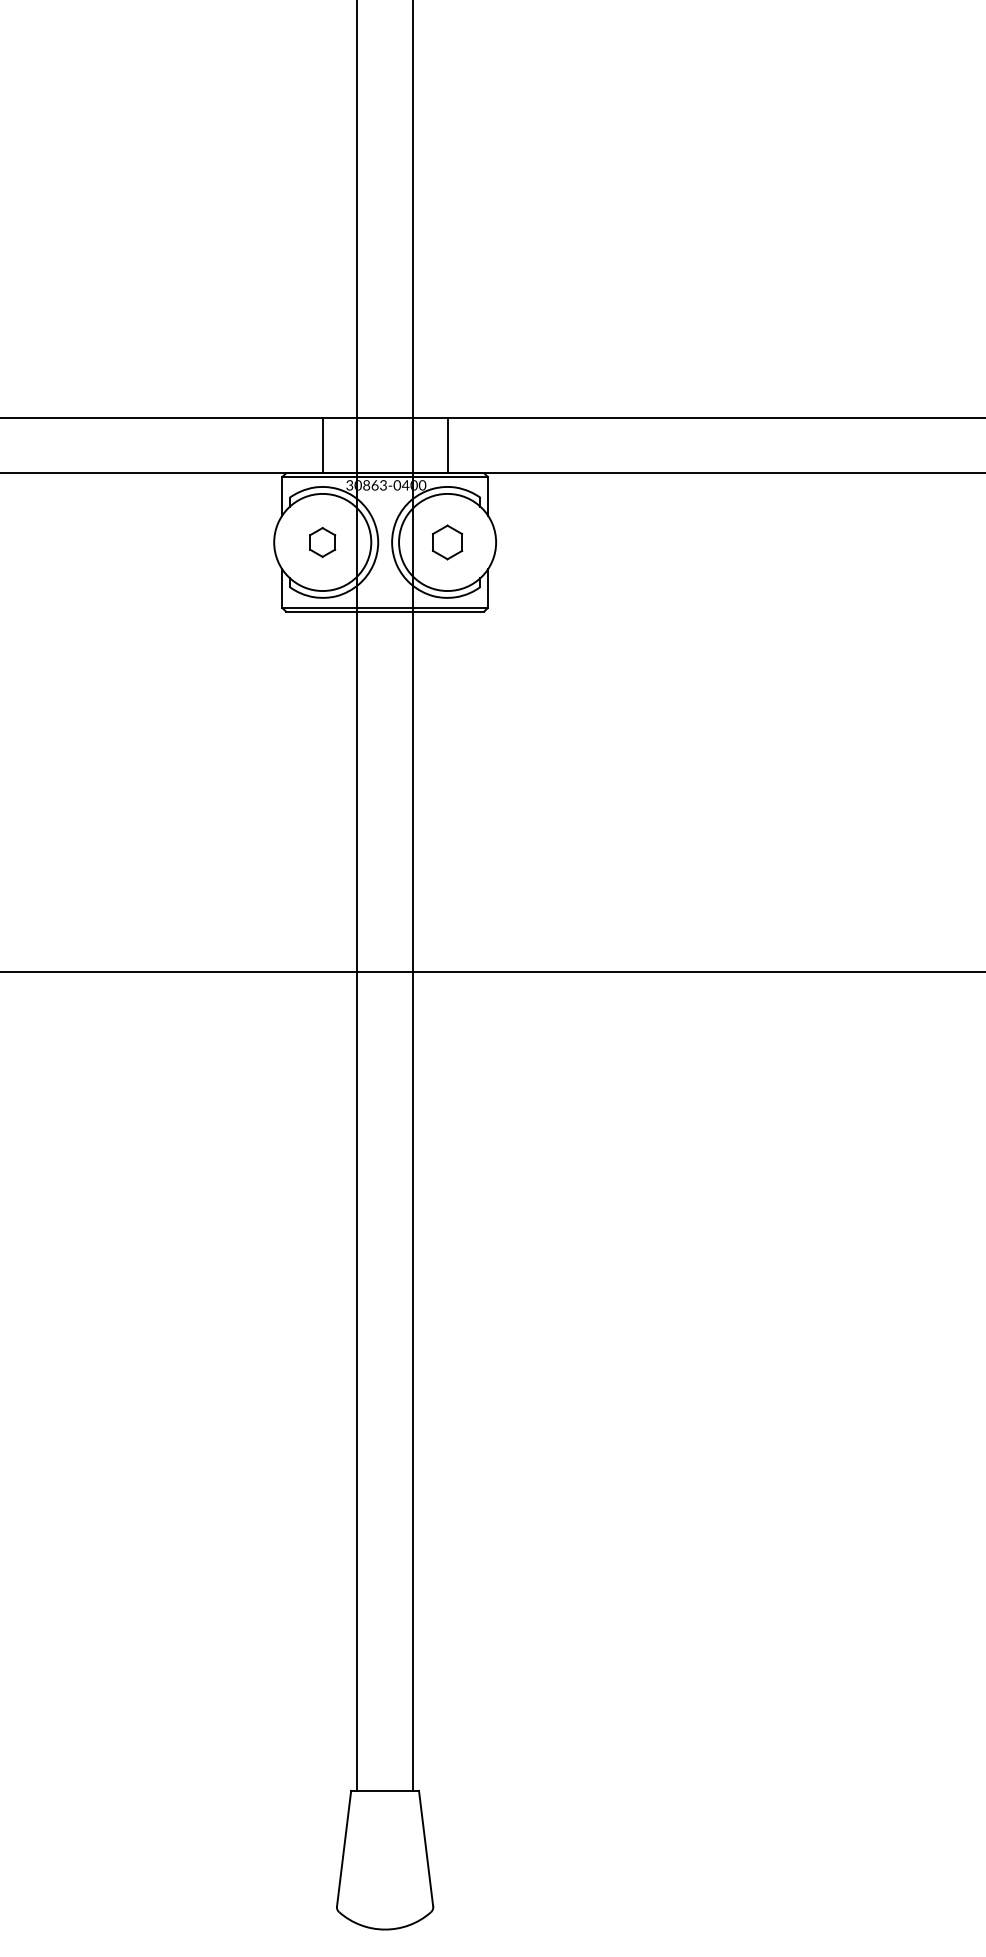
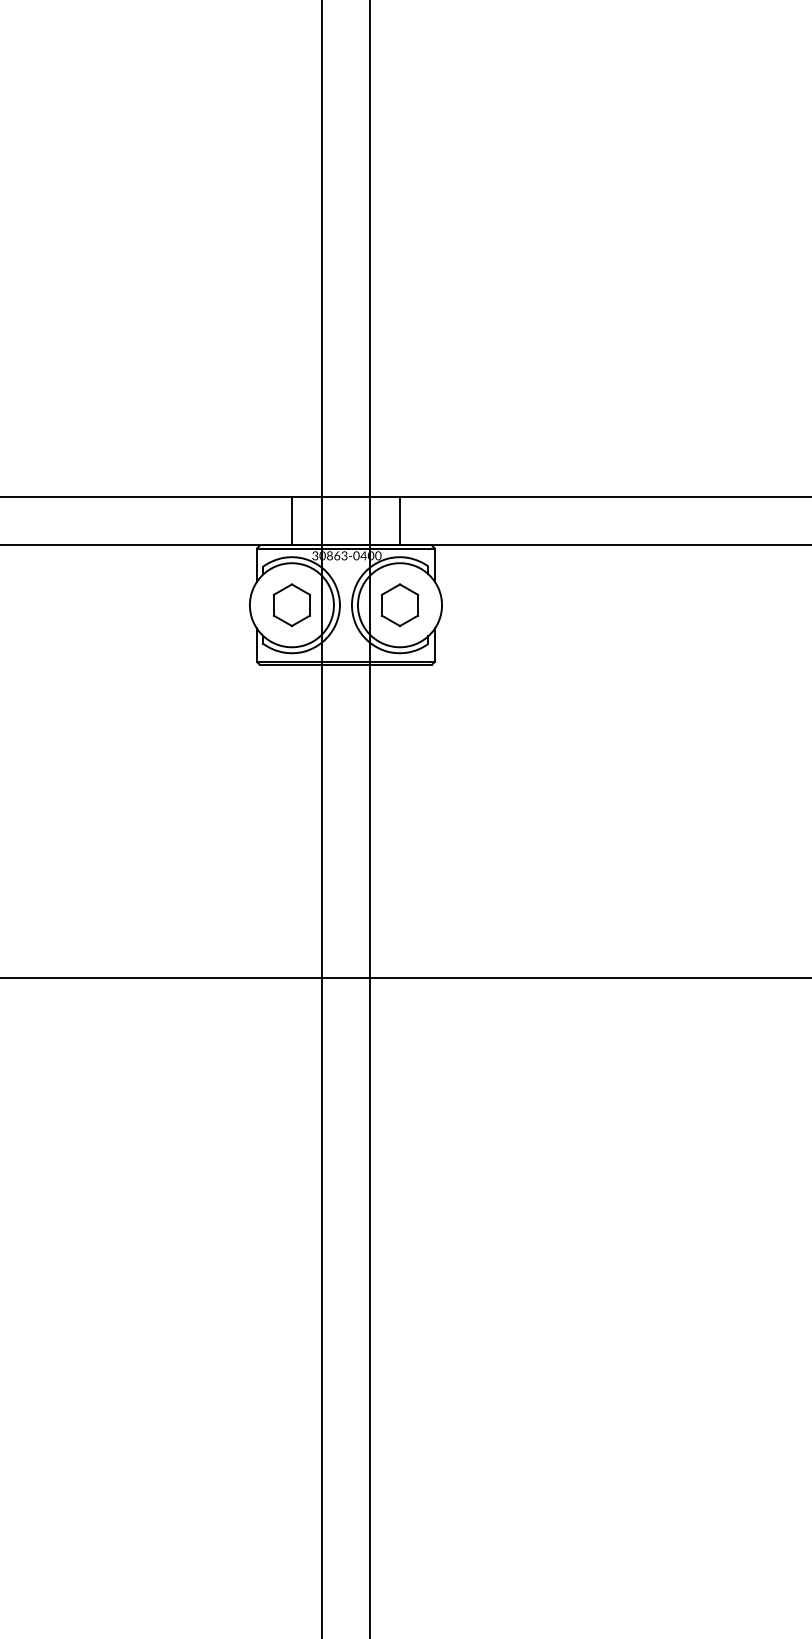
part: (322, 542) -> (291, 605), size x1.67
part: (447, 542) -> (399, 605), size x1.43

